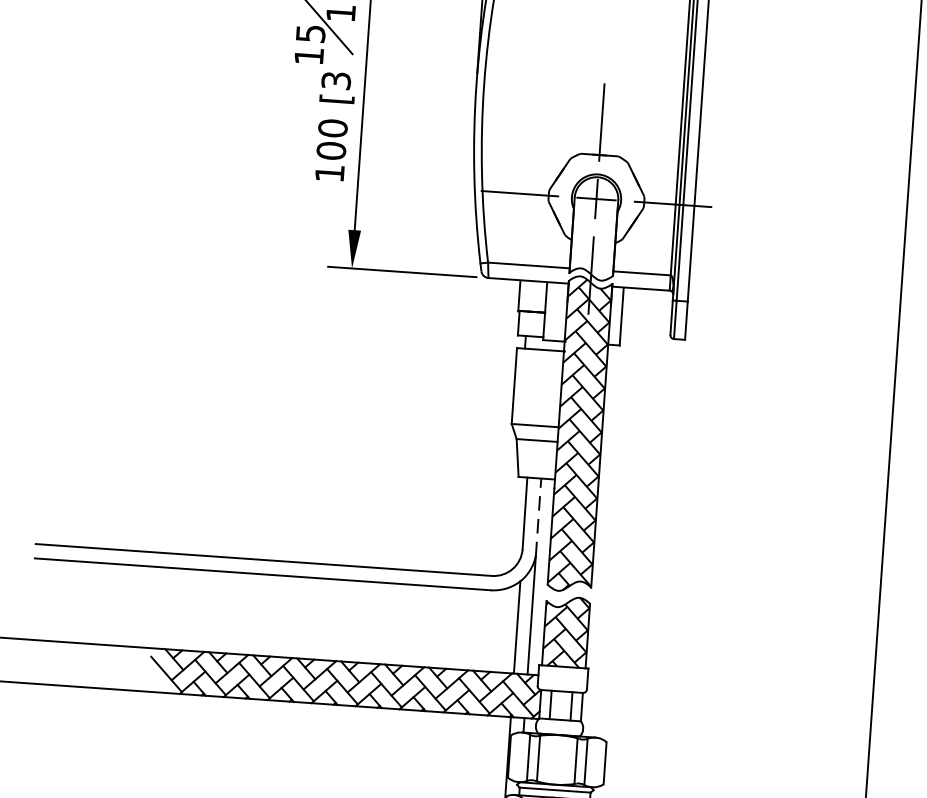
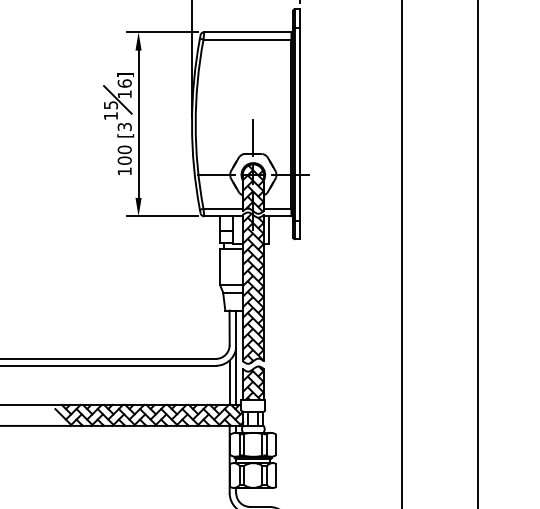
hatch: (592, 227) -> (252, 188), added
line: (539, 517) -> (236, 329), dashed -> solid

